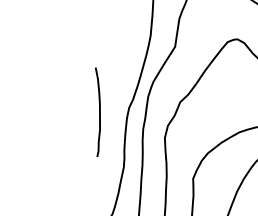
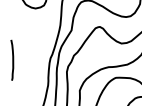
curve: (98, 110) -> (12, 59), moved

